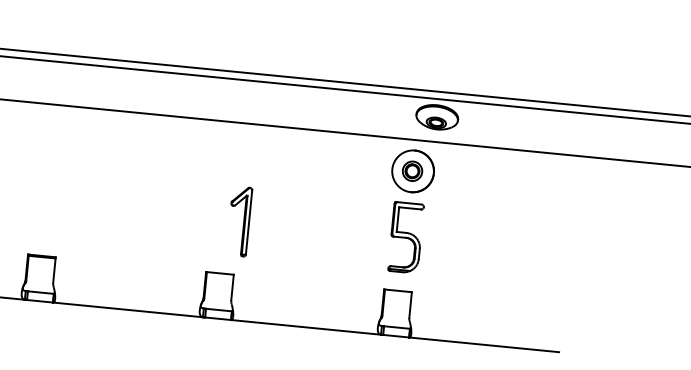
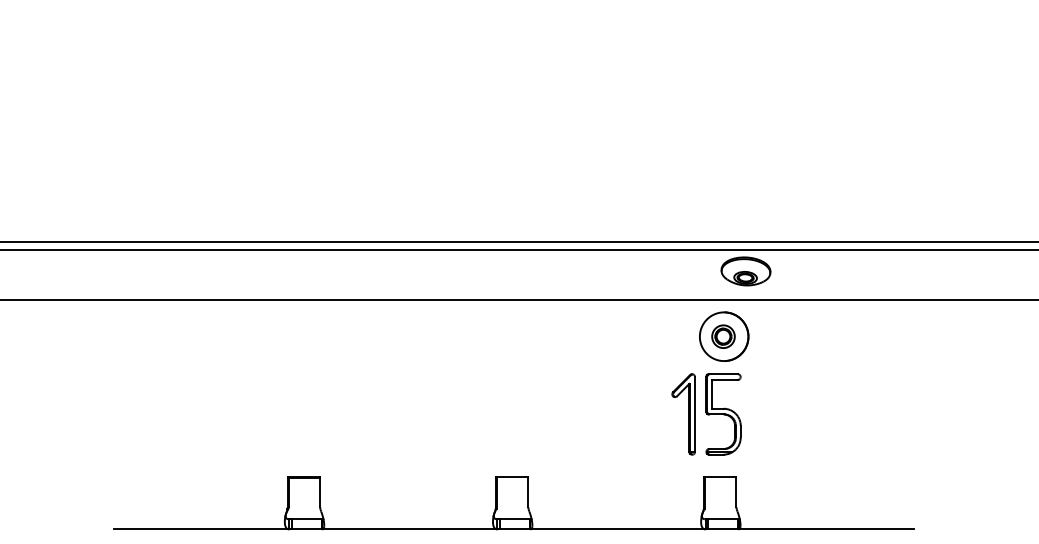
part: (239, 221) -> (683, 414), moved

